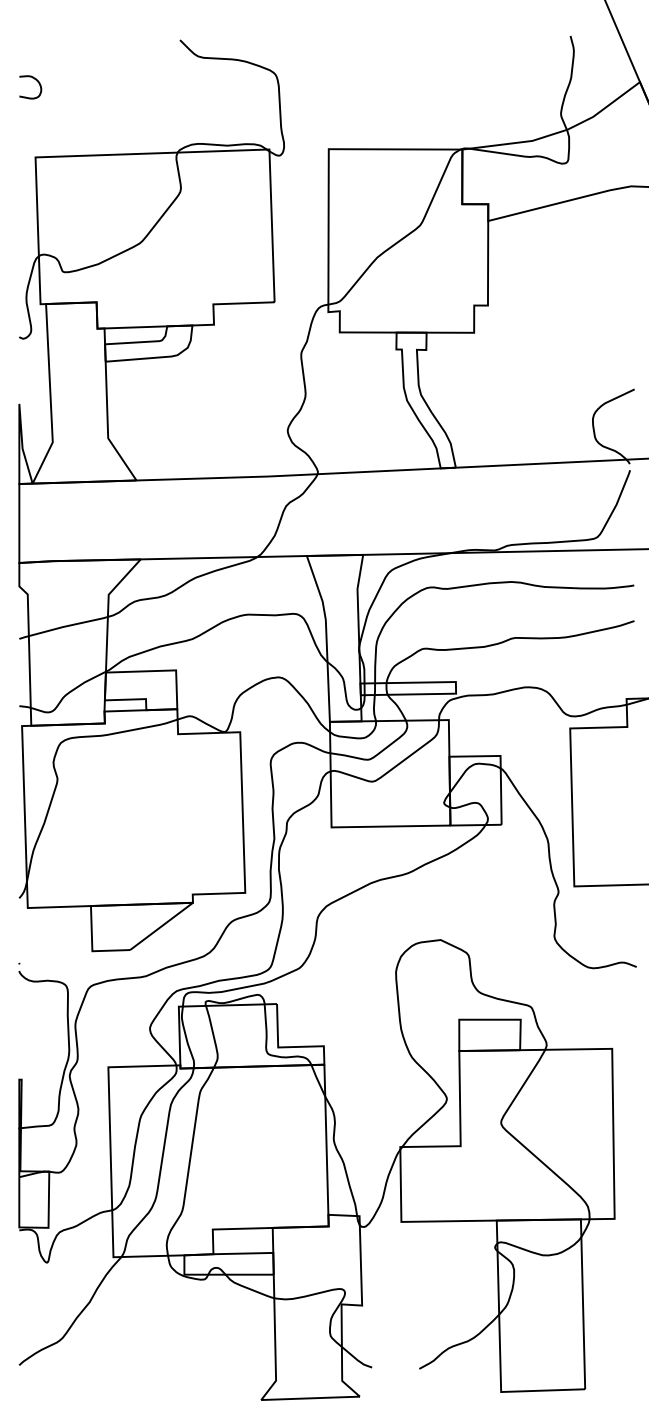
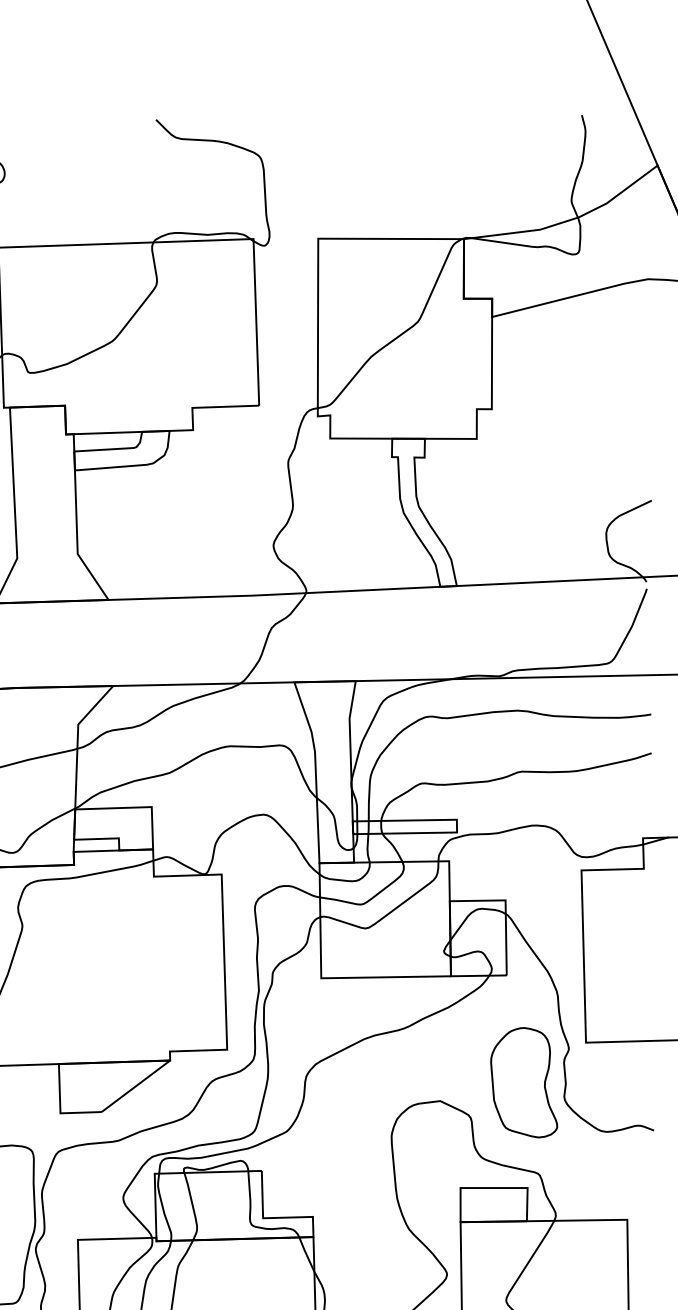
part: (517, 923) -> (524, 1083), added

